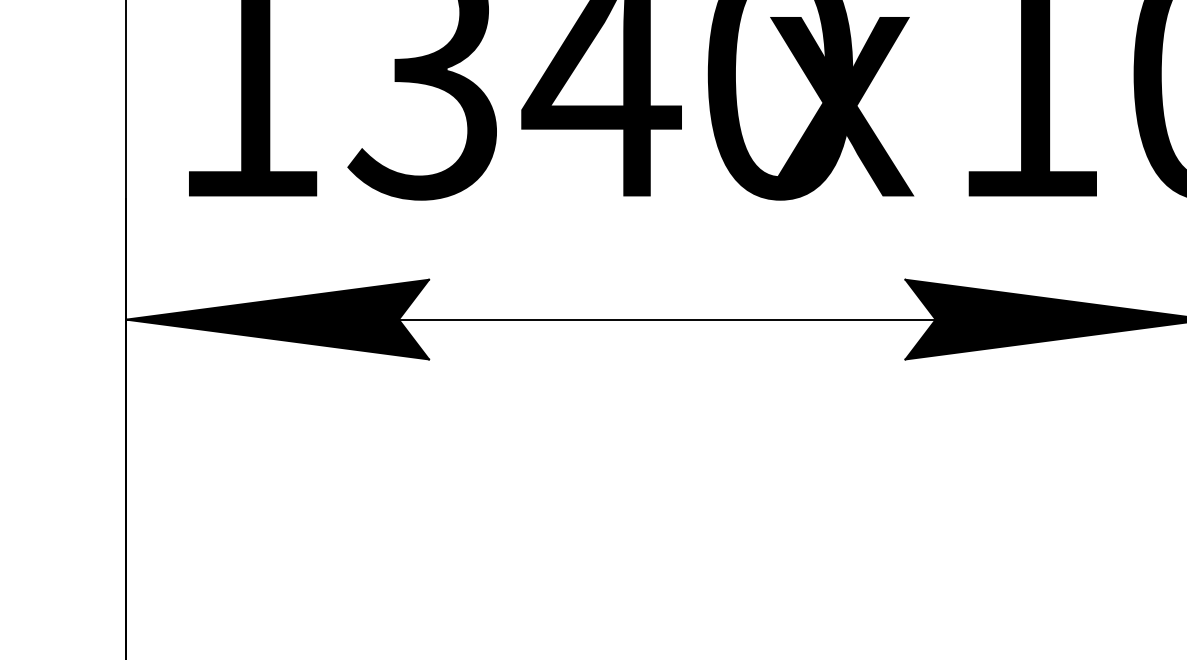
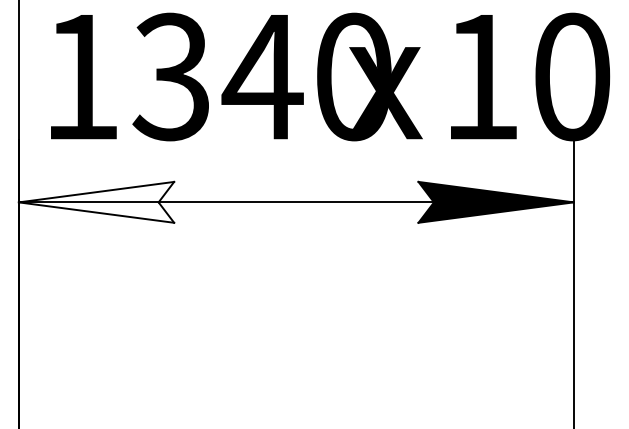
fill: (277, 317) -> (96, 201), removed

